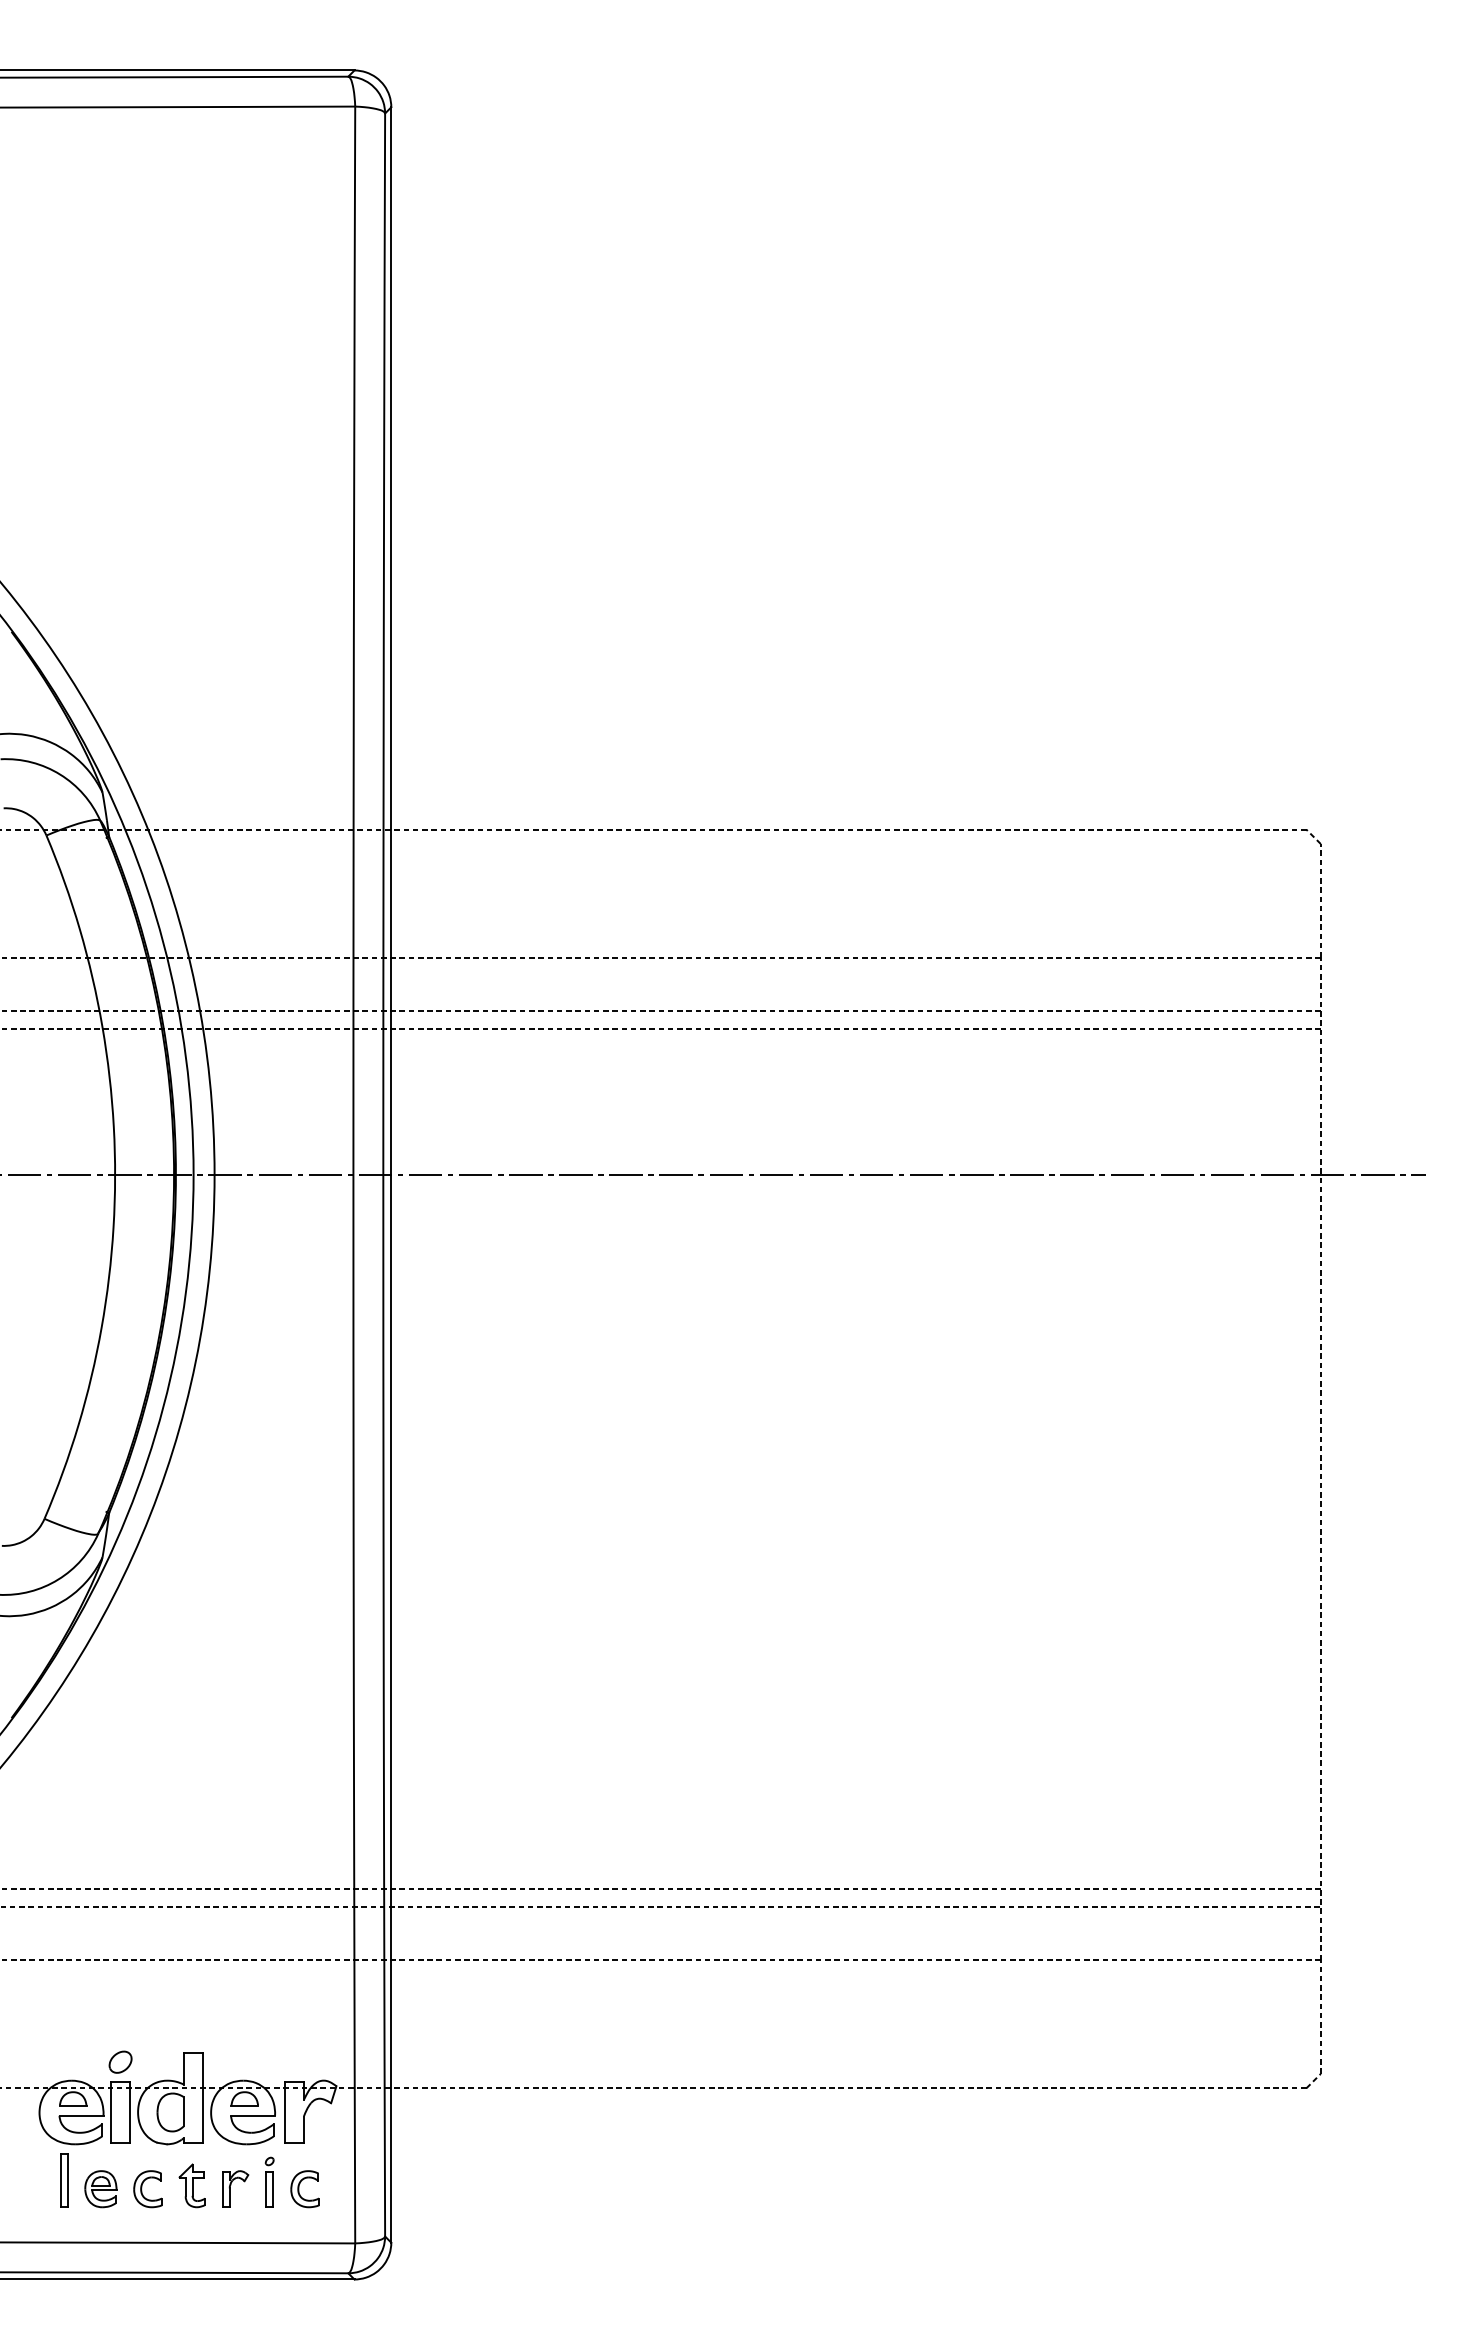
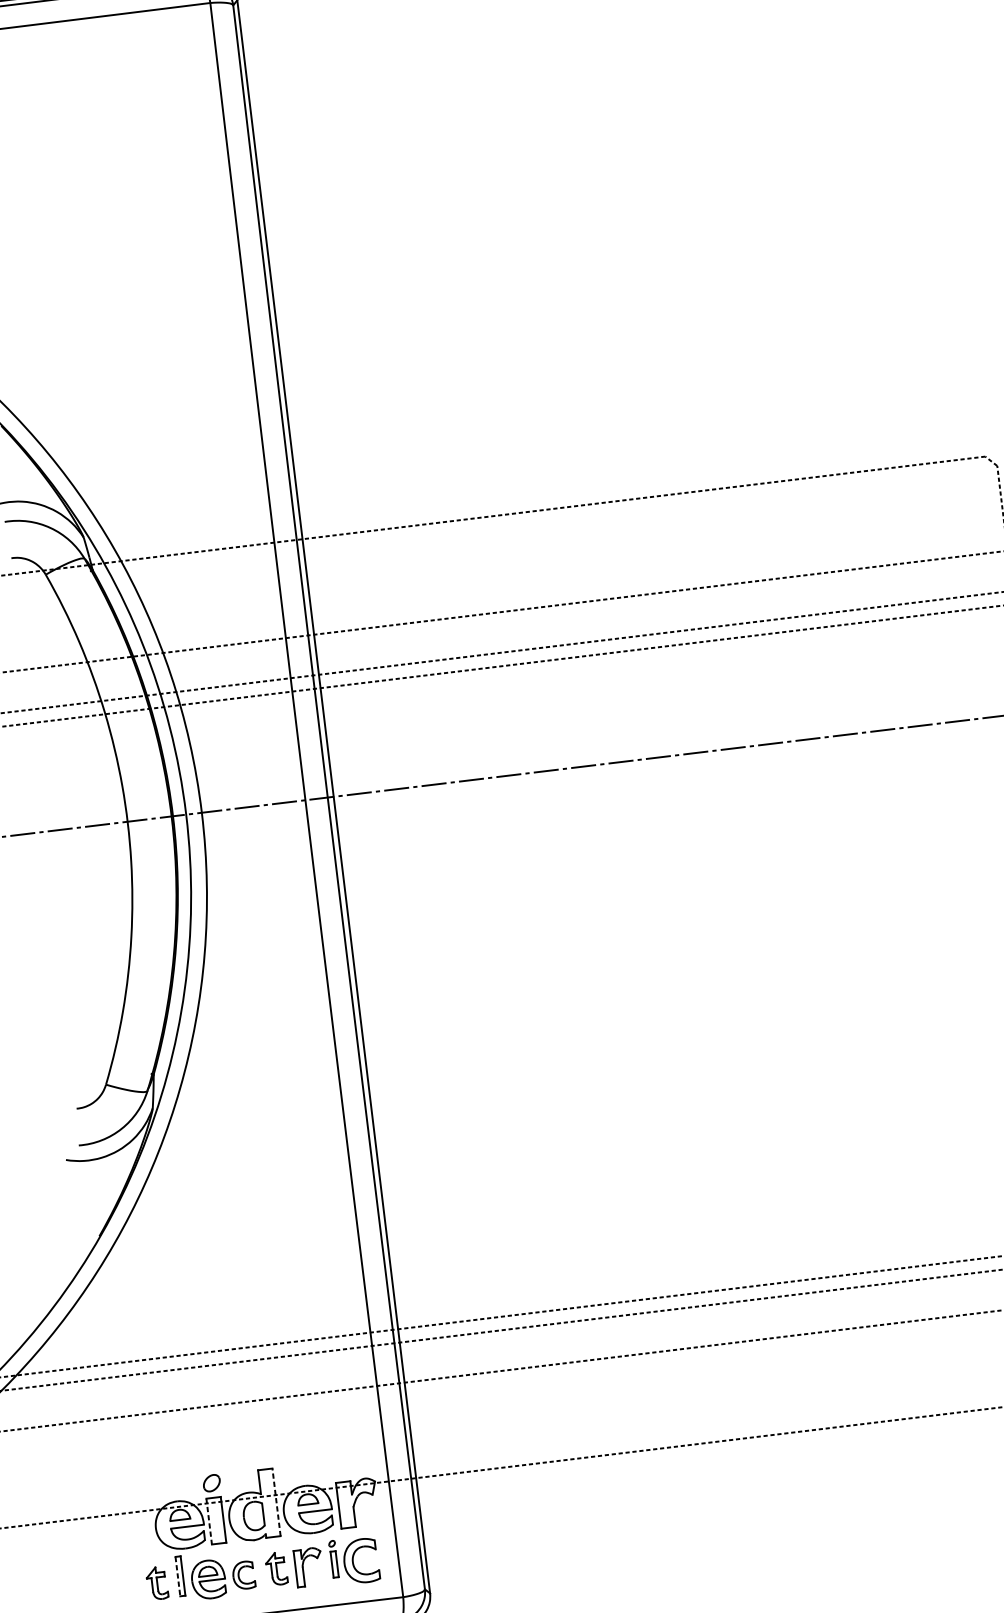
line: (203, 2097) -> (276, 1502), solid -> dashed
line: (110, 2112) -> (208, 1521), solid -> dashed
line: (60, 2180) -> (177, 1576), solid -> dashed
part: (31, 2185) -> (156, 1583), added
part: (235, 2188) -> (308, 1567), size x1.4
part: (100, 2189) -> (208, 1579), size x1.4
part: (304, 2189) -> (360, 1561), size x1.6

